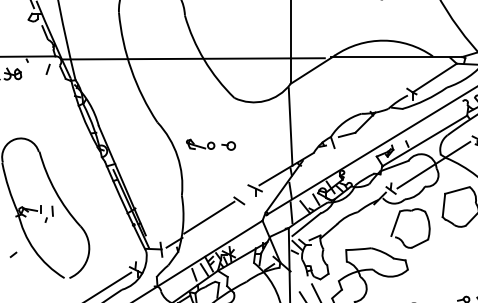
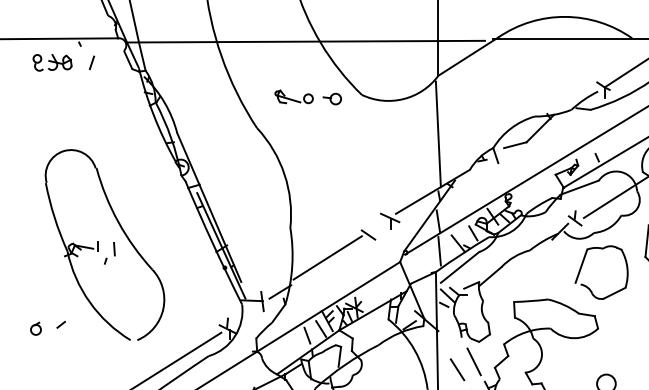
line: (47, 68) -> (91, 61), moved
part: (210, 144) -> (307, 97), moved
line: (13, 254) -> (61, 324), moved

